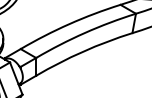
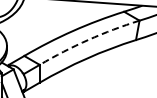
arc: (84, 32) -> (88, 39), solid -> dashed

